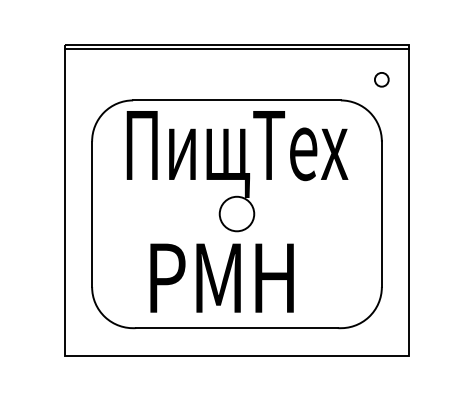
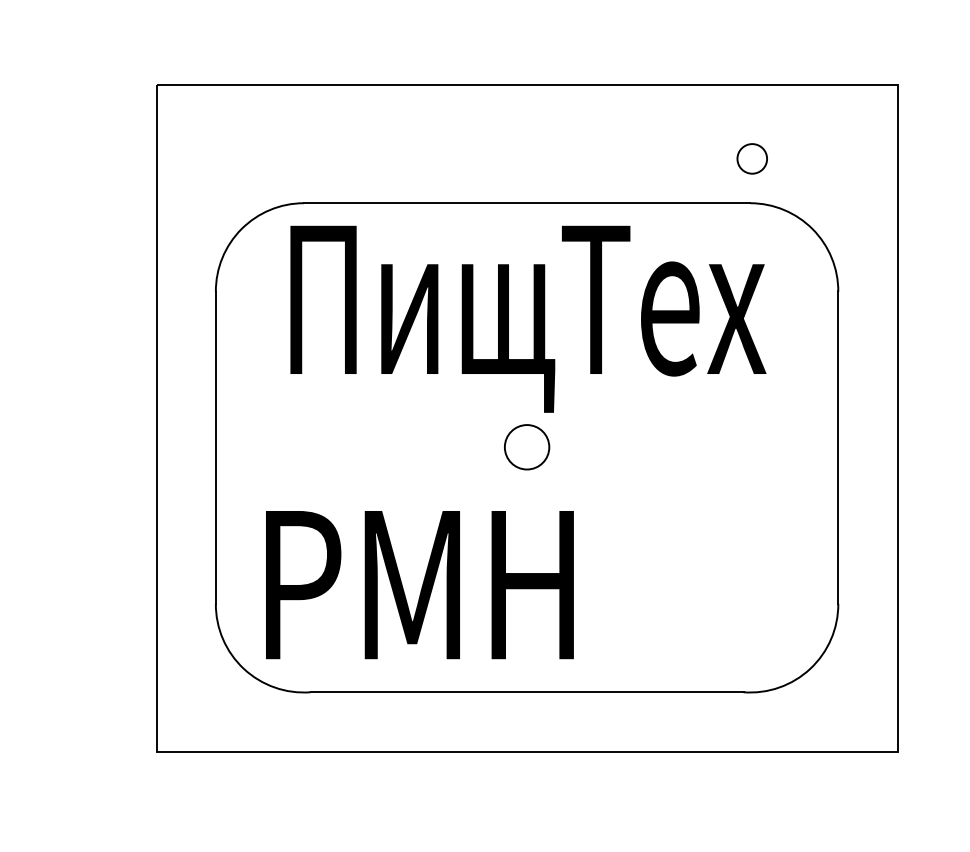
line: (236, 48) -> (526, 91), removed
circle: (381, 79) -> (751, 158), moved
circle: (236, 213) -> (526, 446), size x0.6
text: (221, 277) -> (418, 583), moved

